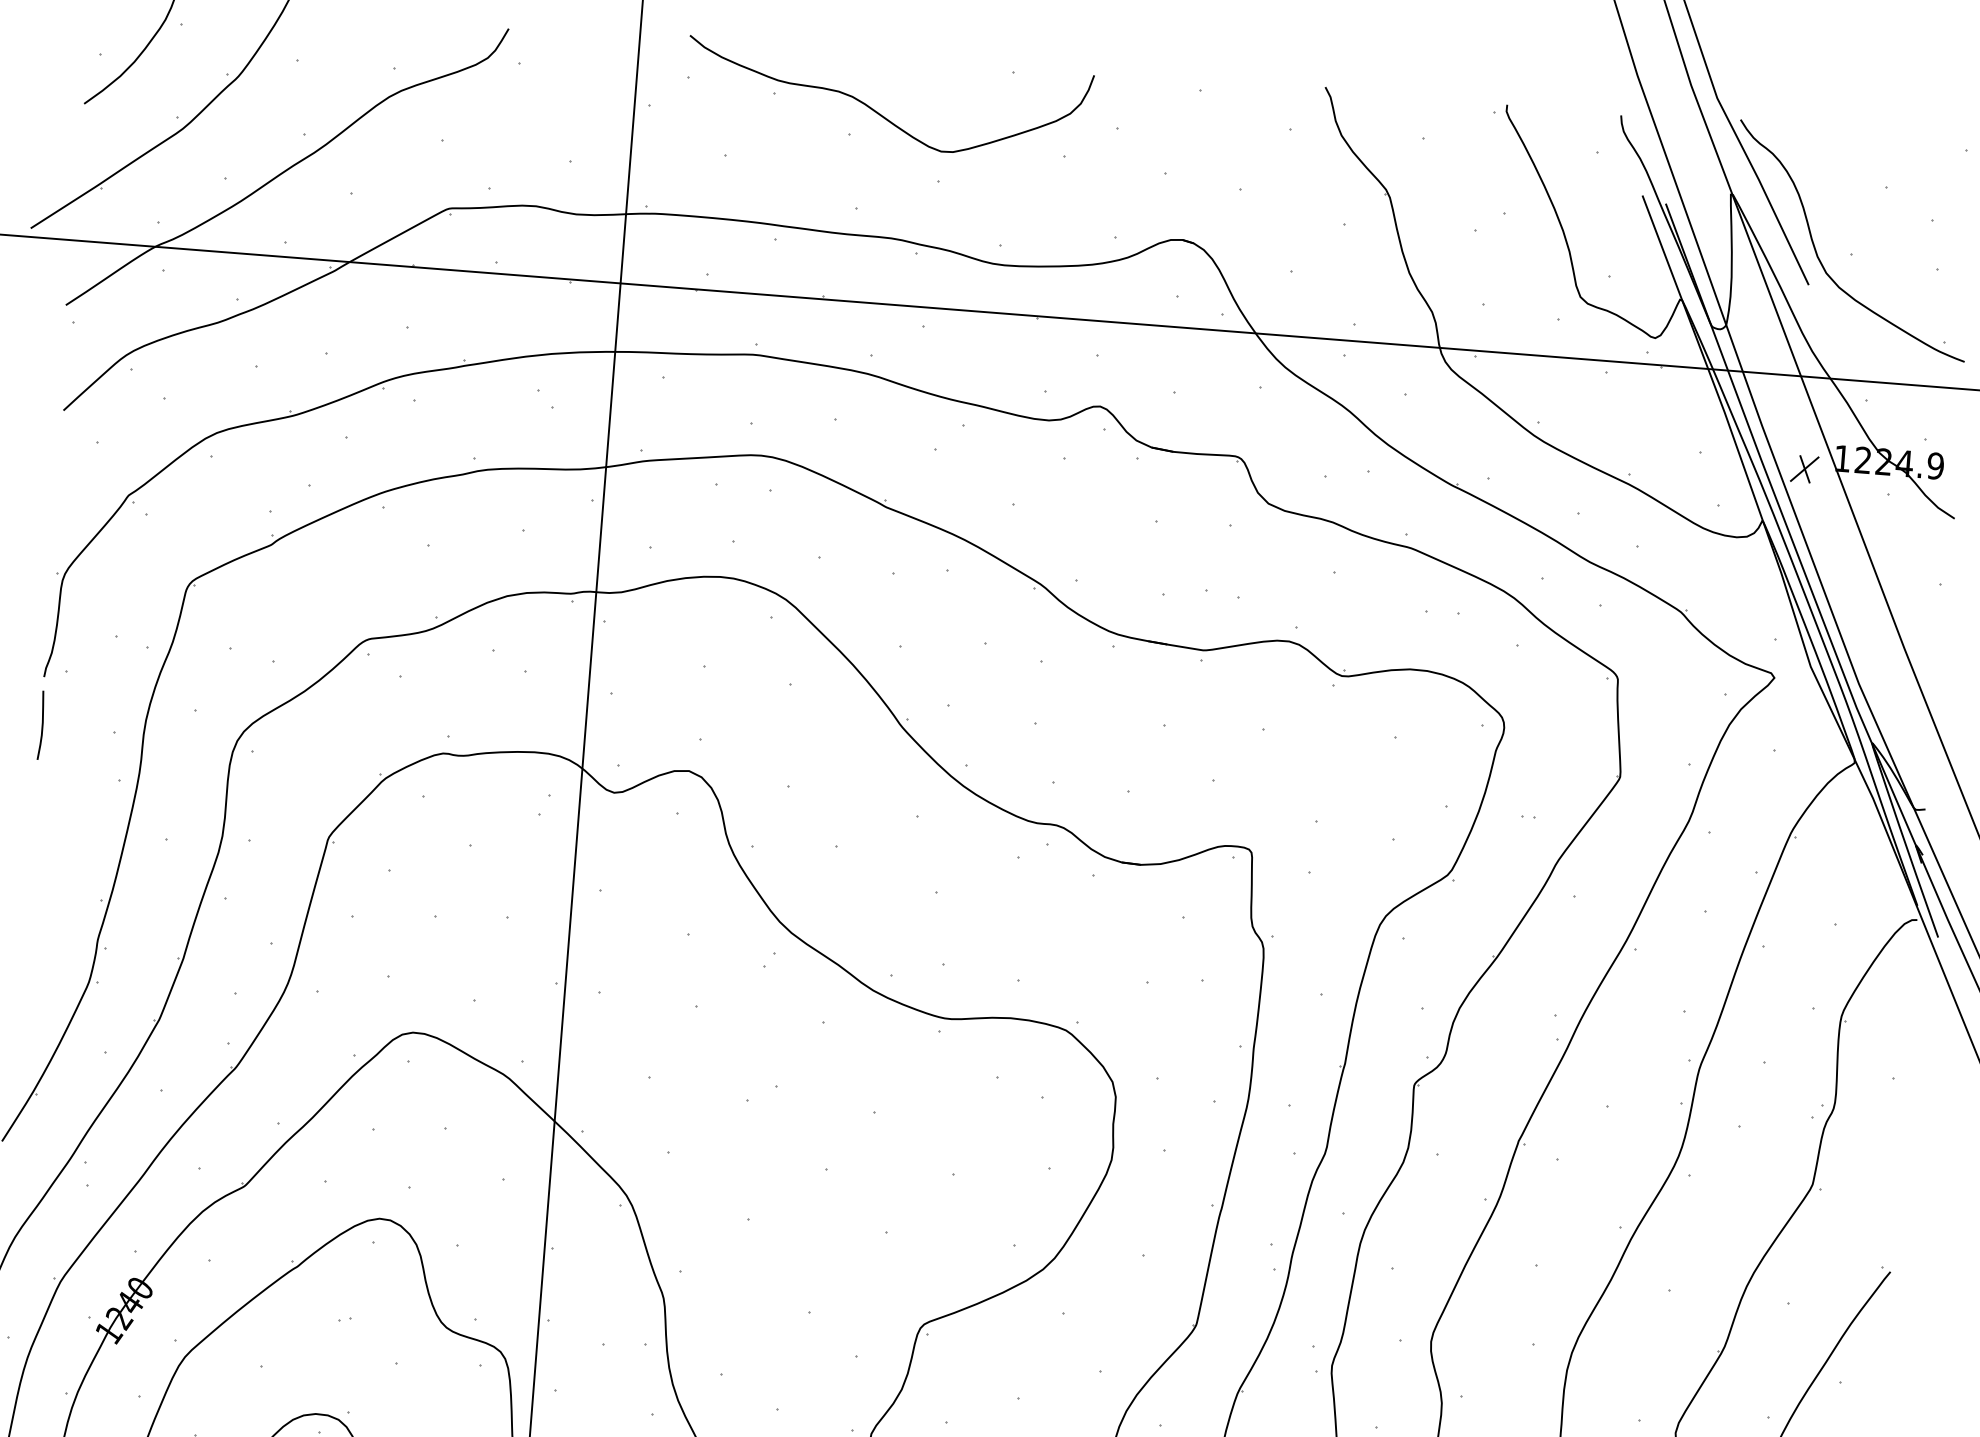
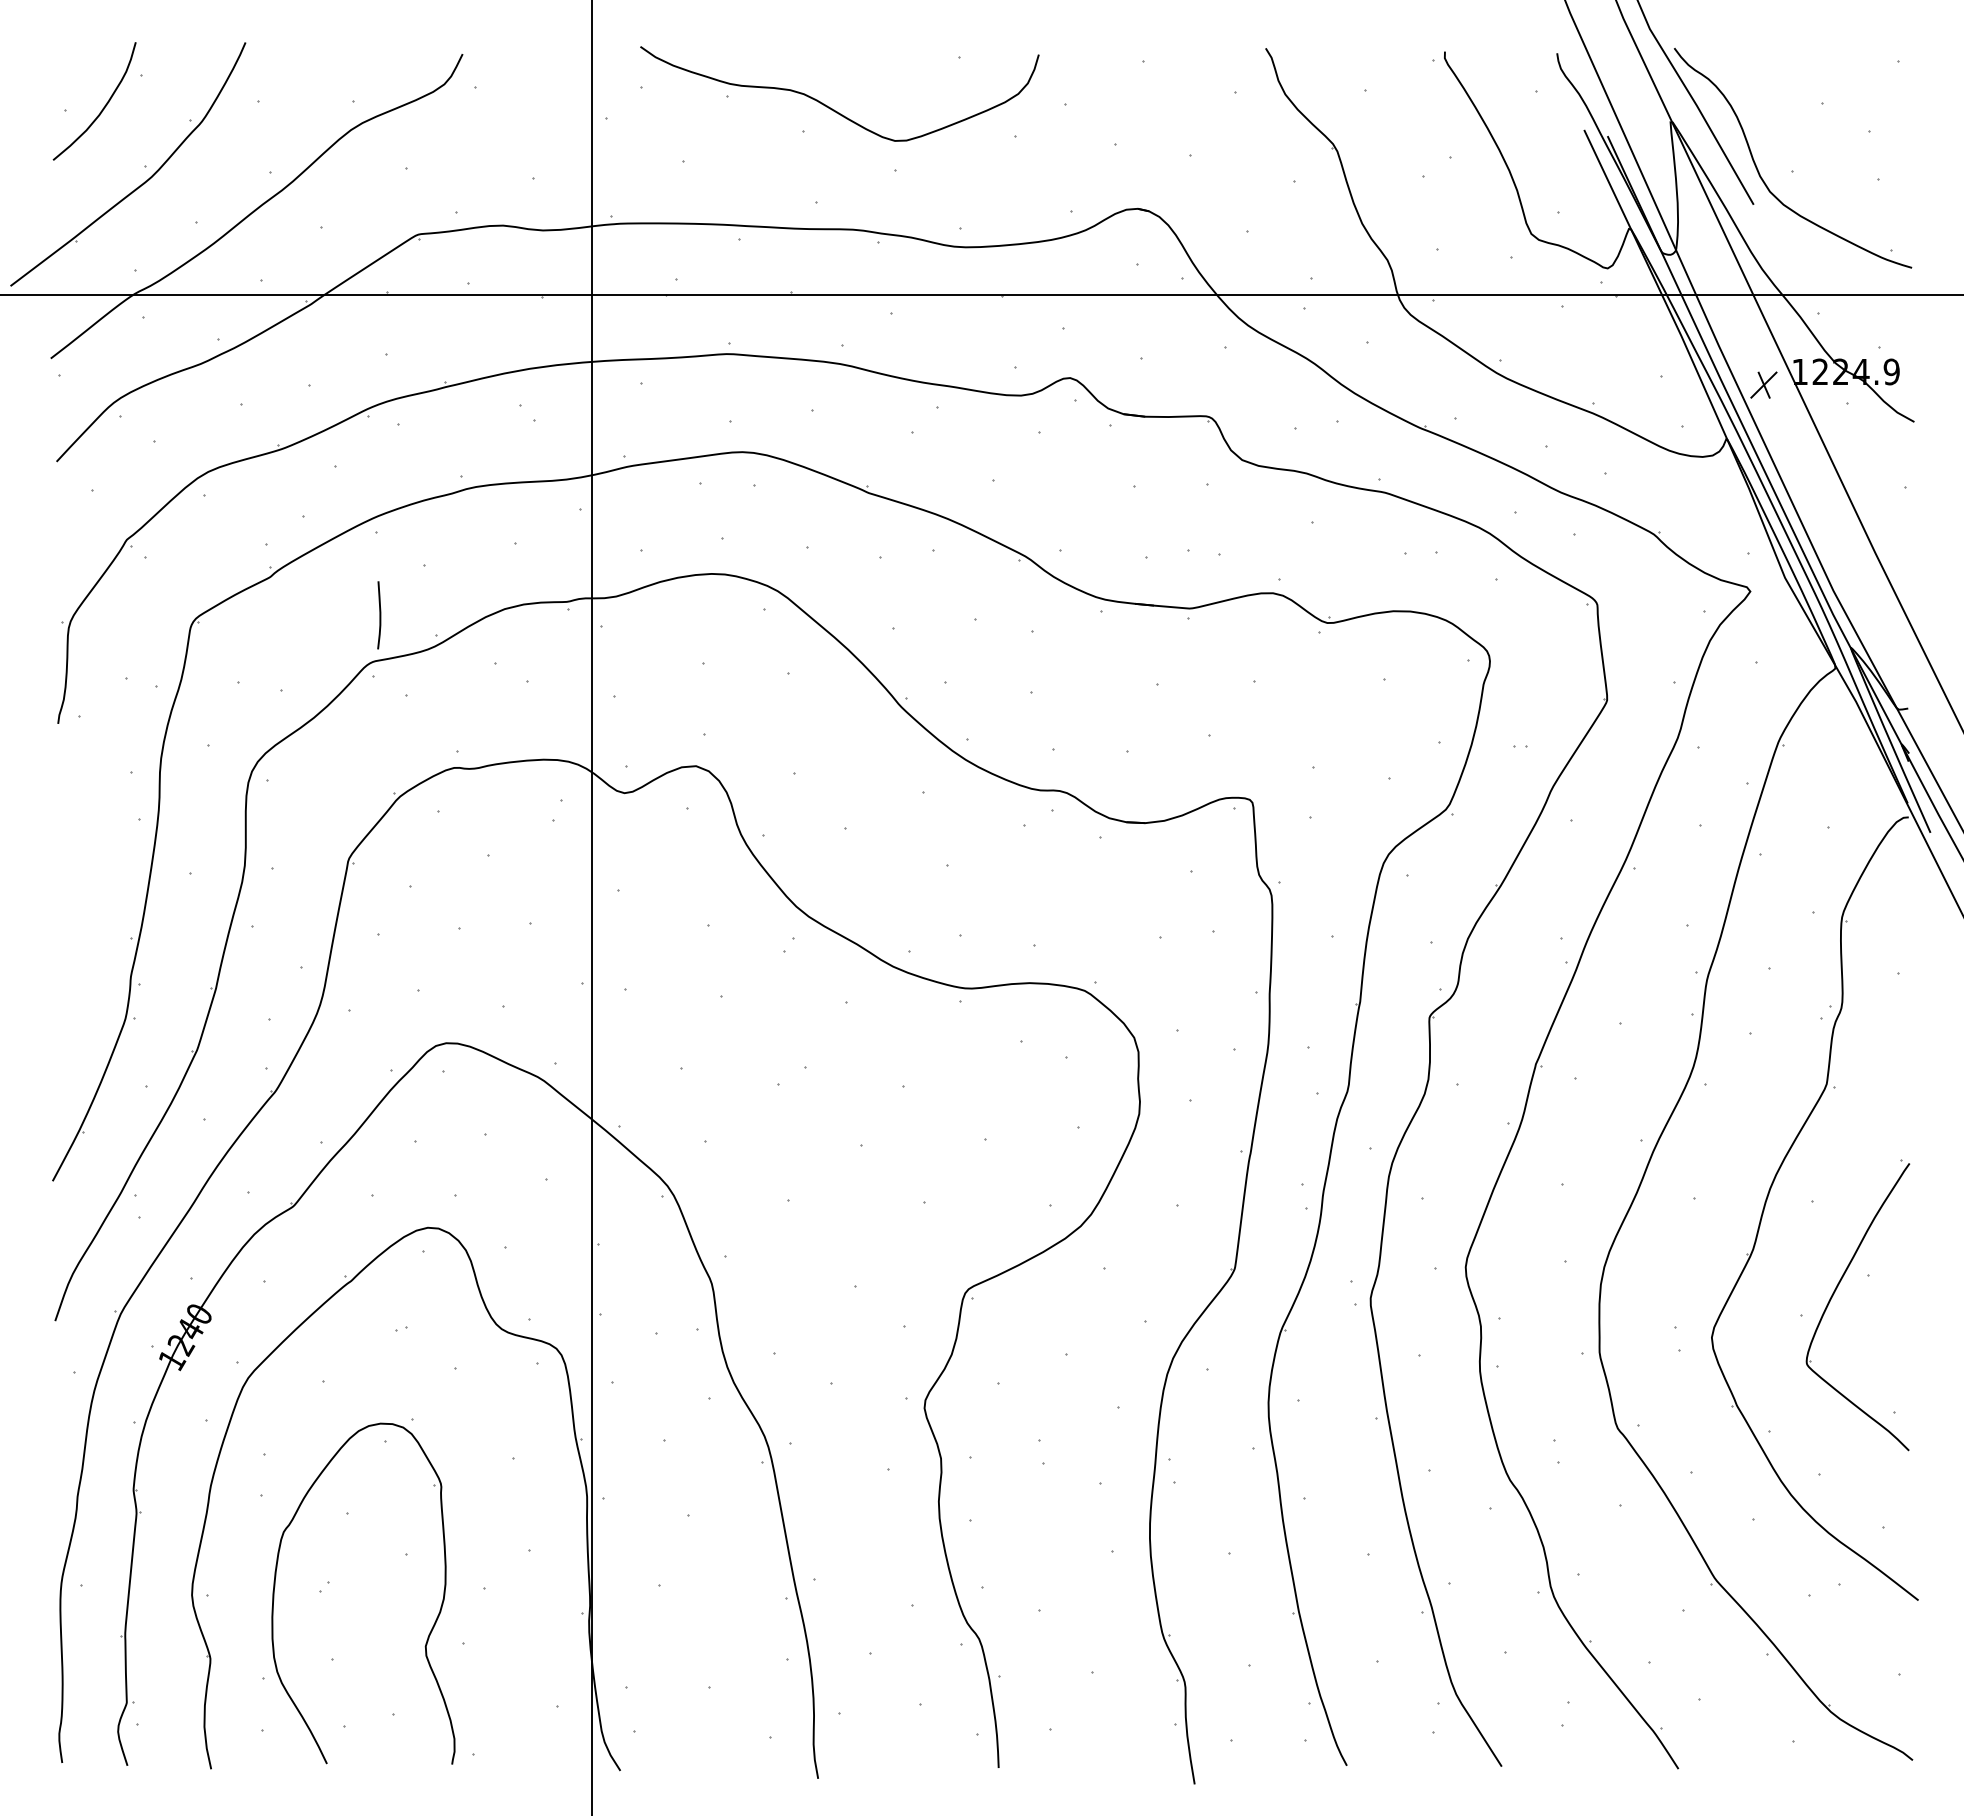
curve: (41, 725) -> (379, 615), moved

